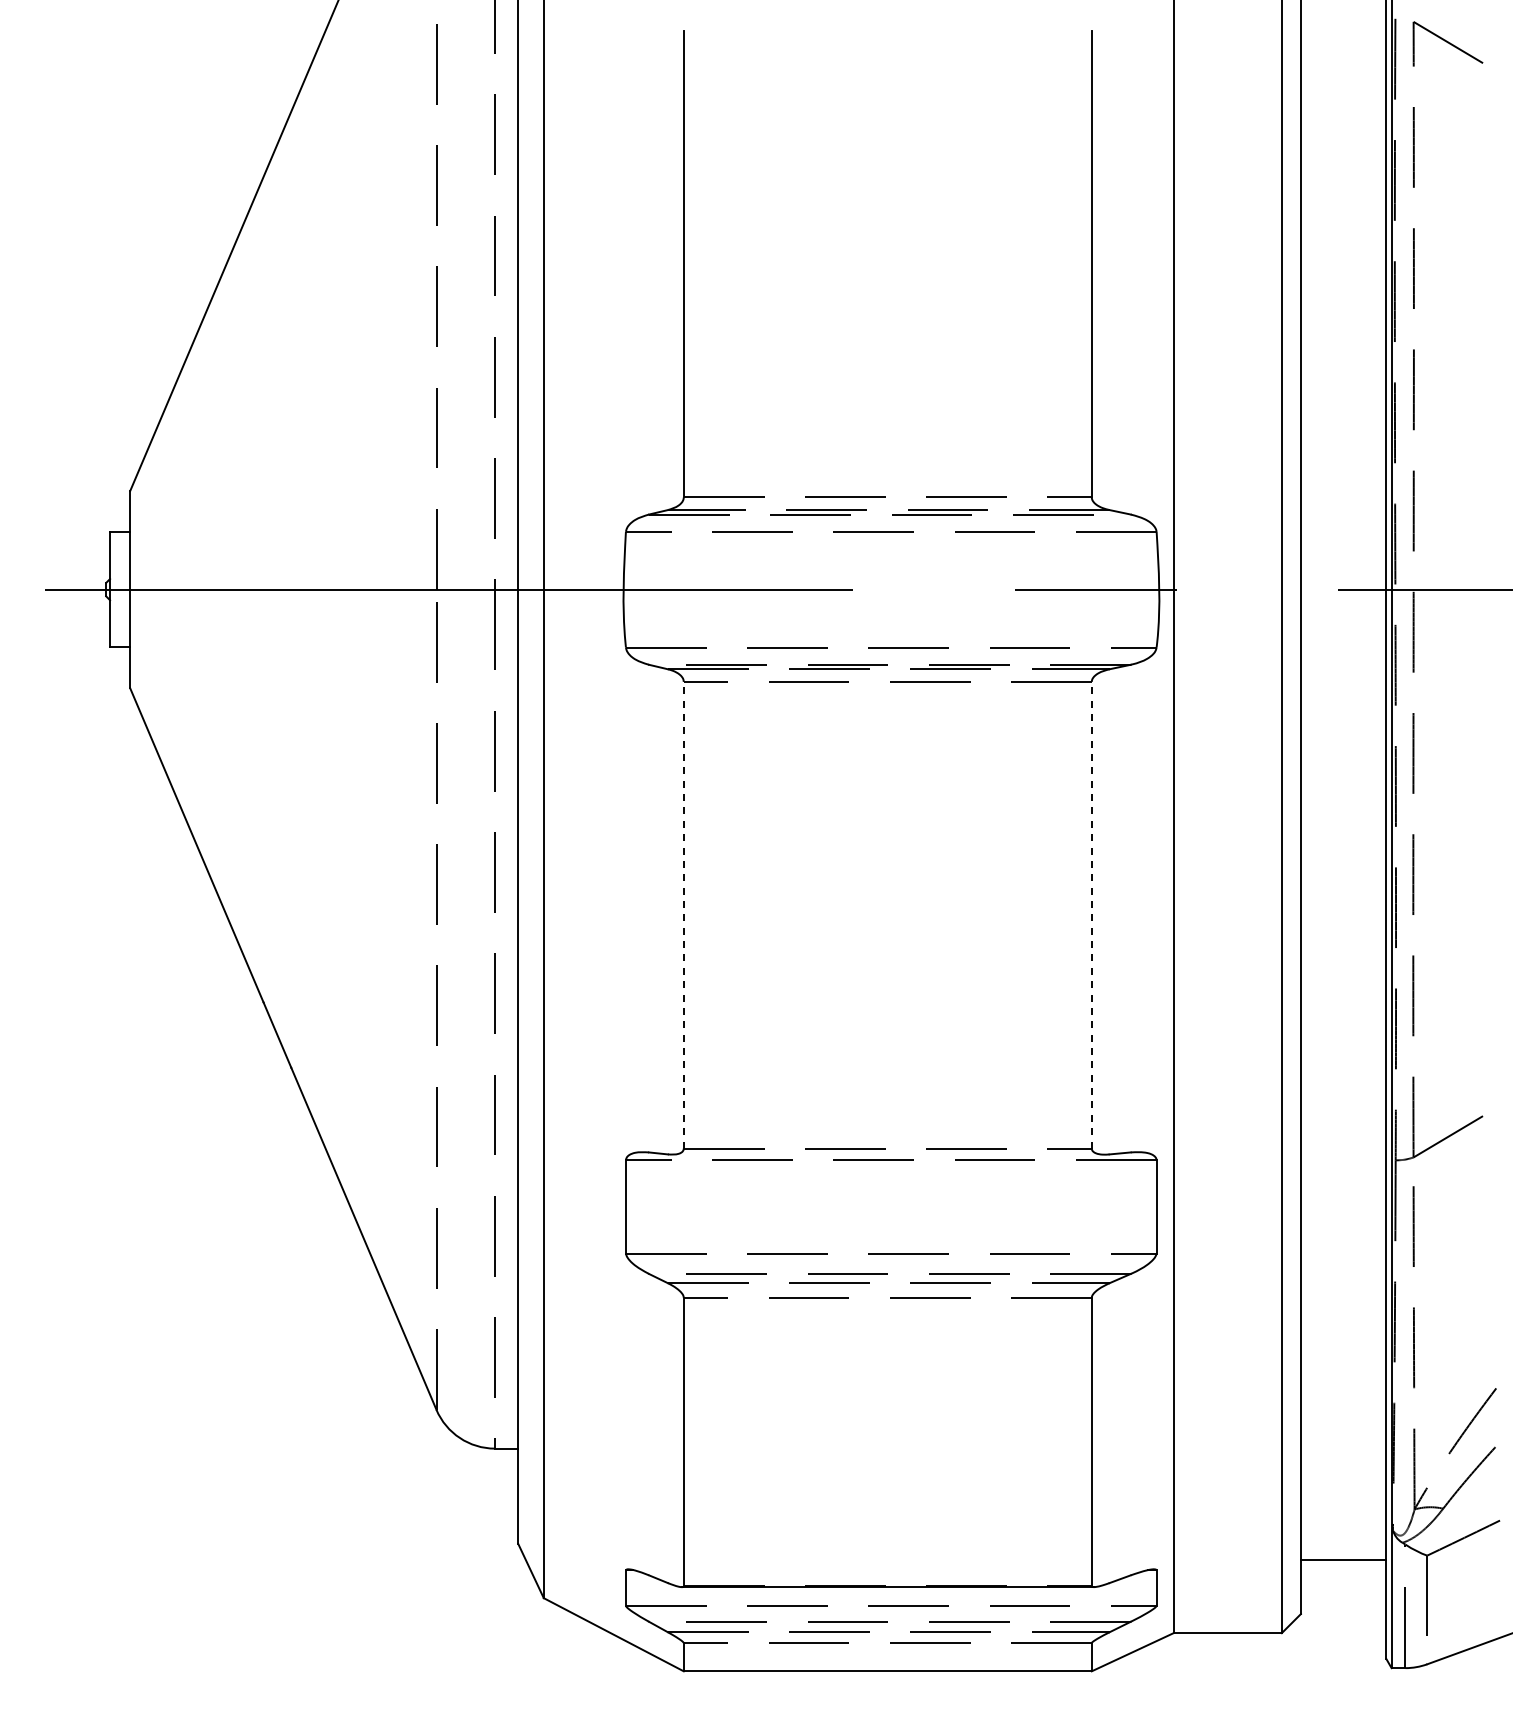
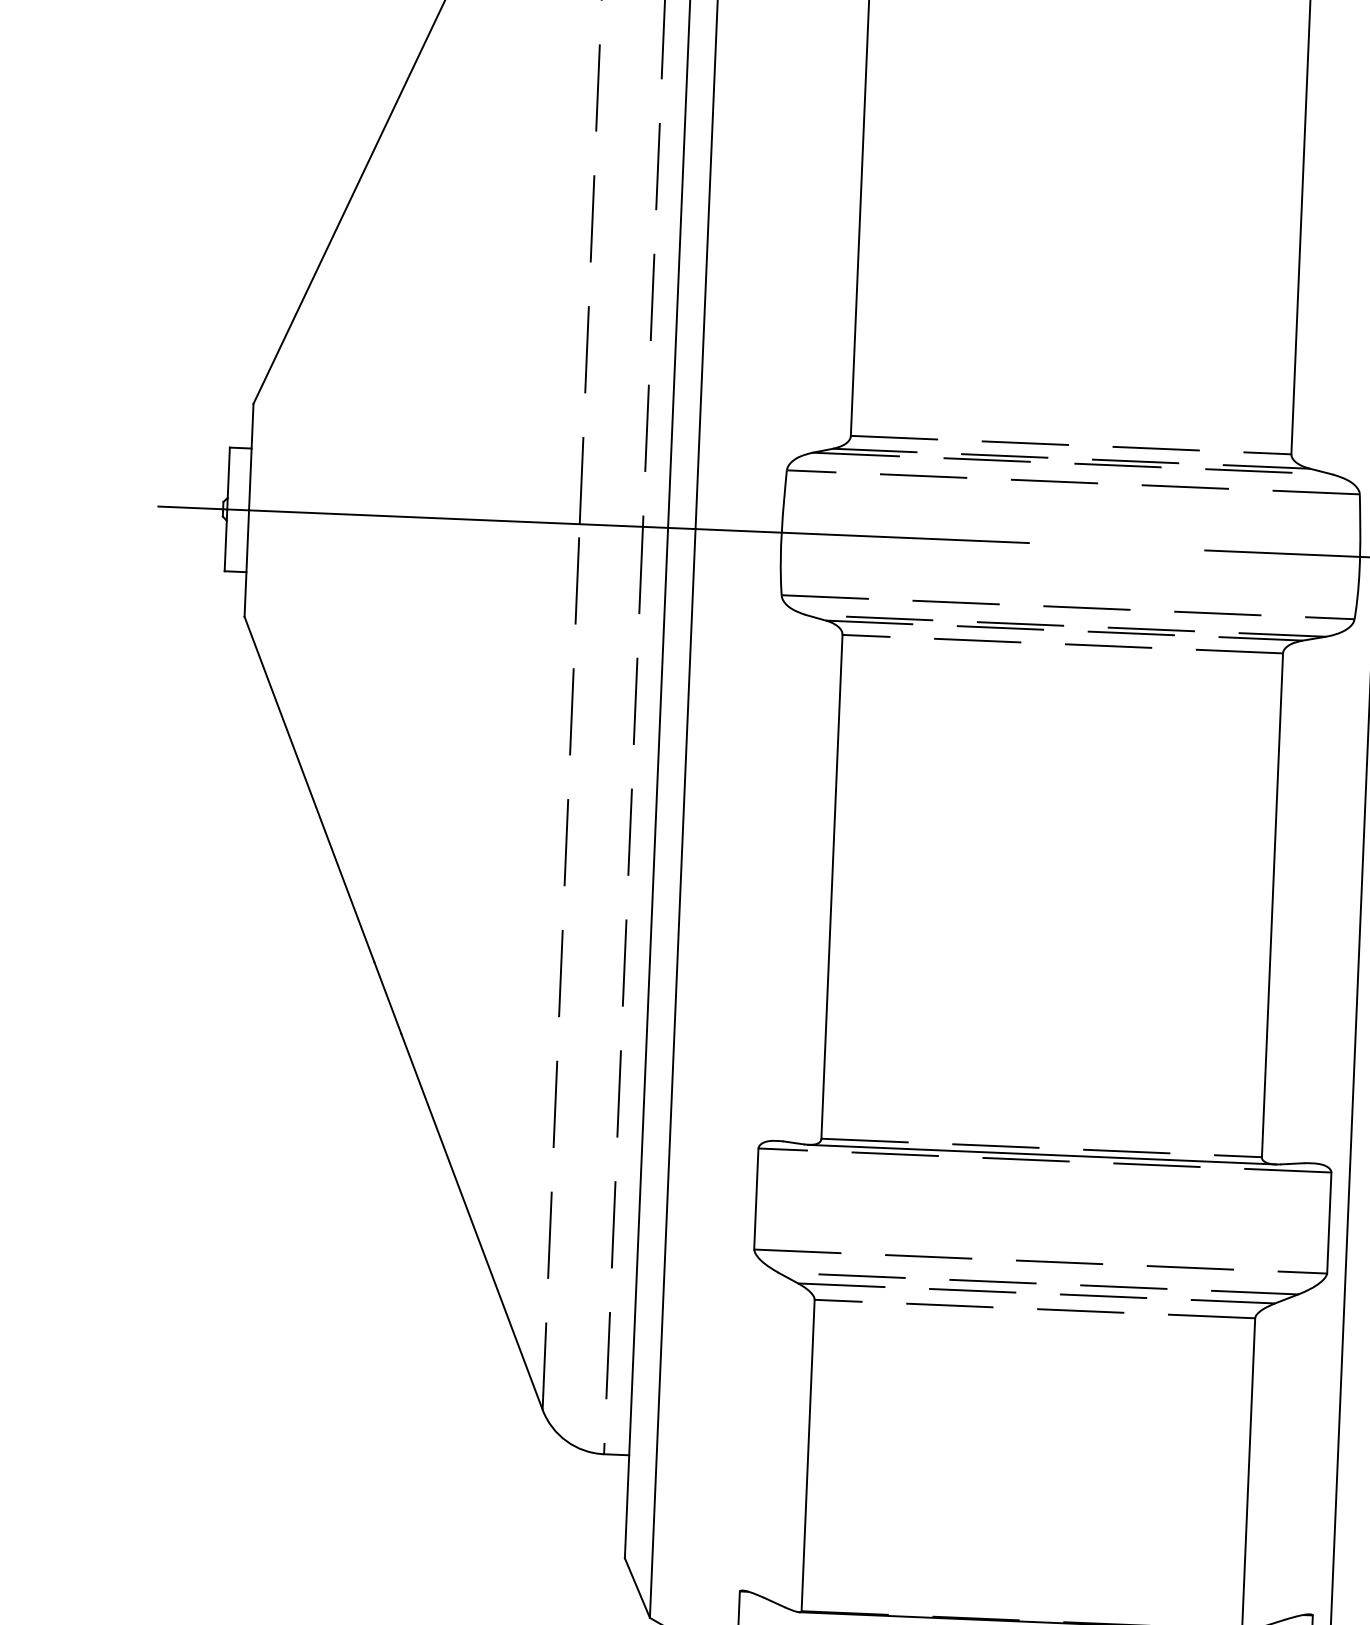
line: (683, 914) -> (831, 886), dashed -> solid
line: (1091, 914) -> (1272, 904), dashed -> solid
line: (888, 1154) -> (1042, 1154), added

